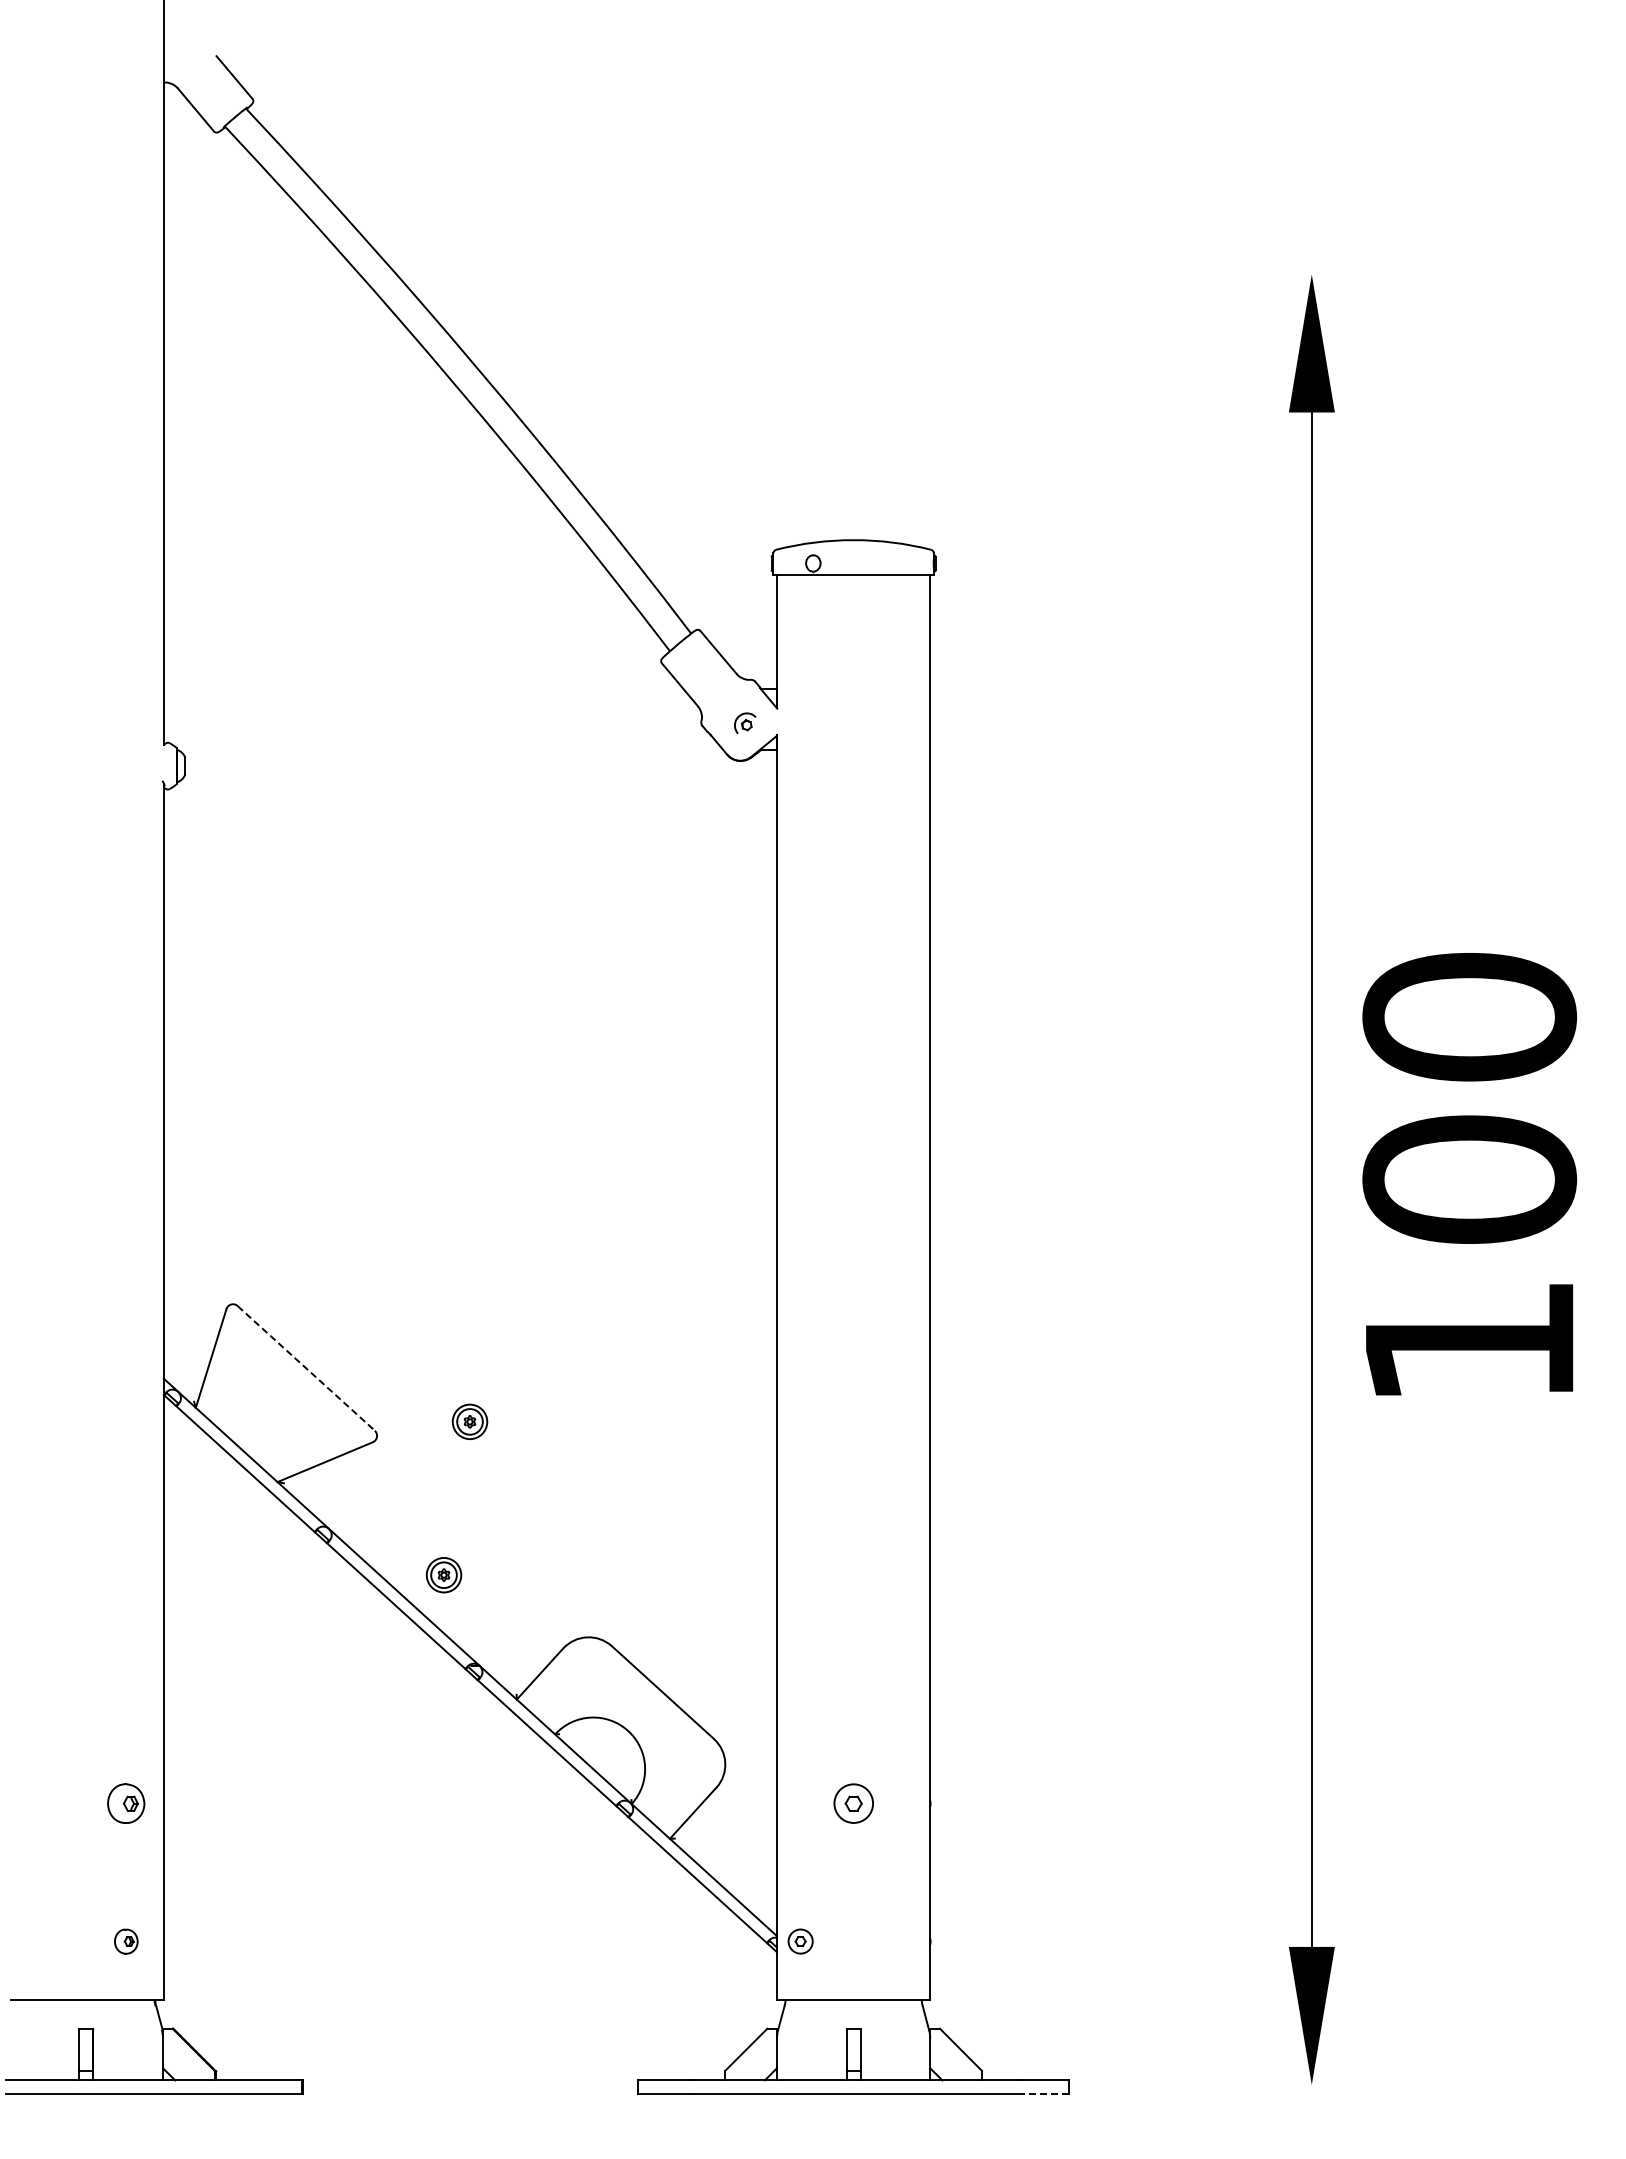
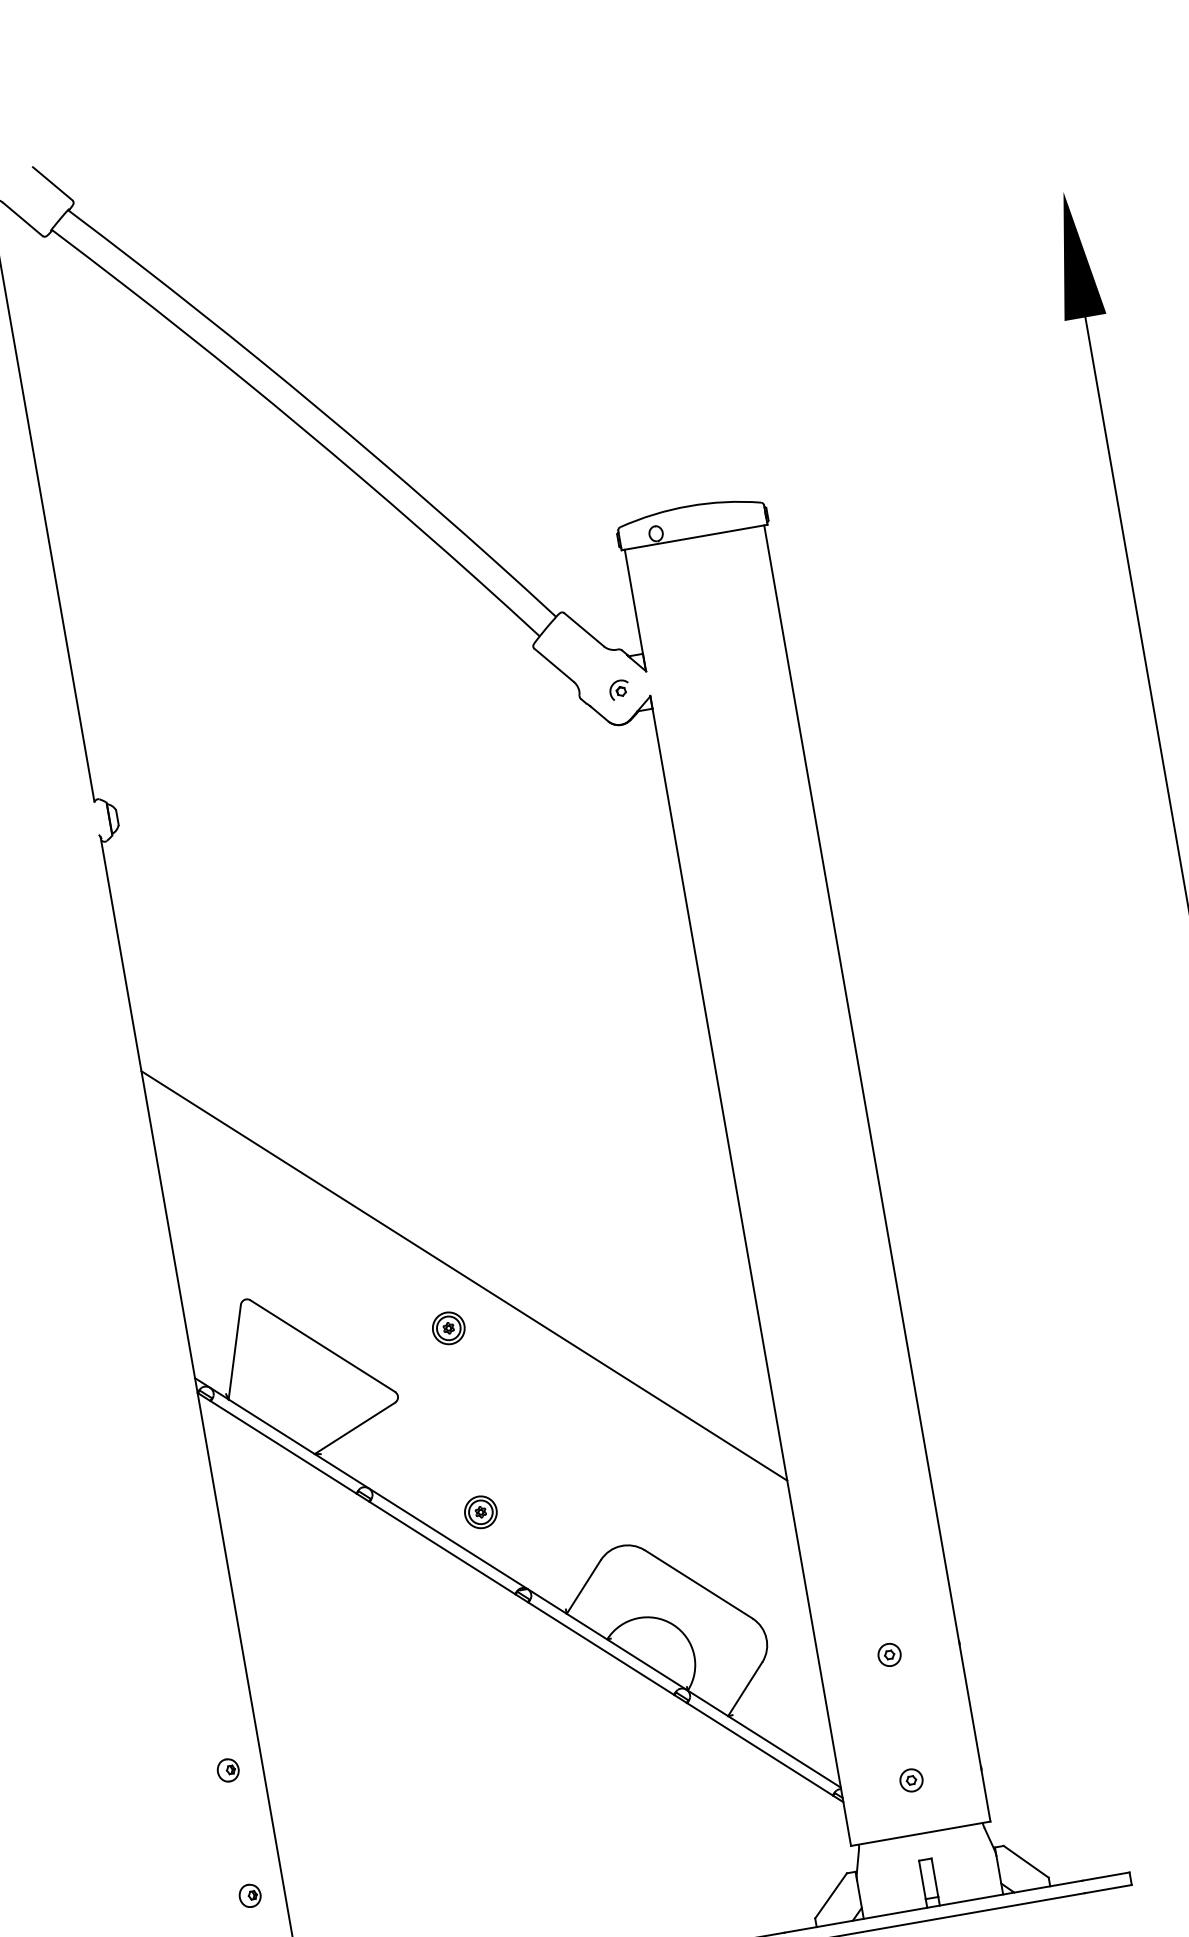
line: (469, 1319) -> (463, 1275), added
line: (306, 1368) -> (323, 1346), dashed -> solid
part: (469, 1421) -> (448, 1328), moved
part: (126, 1803) -> (228, 1770), size x0.62
part: (853, 1803) -> (889, 1654), size x0.62
part: (800, 1941) -> (911, 1780), moved
line: (1043, 2094) -> (1108, 1889), dashed -> solid

